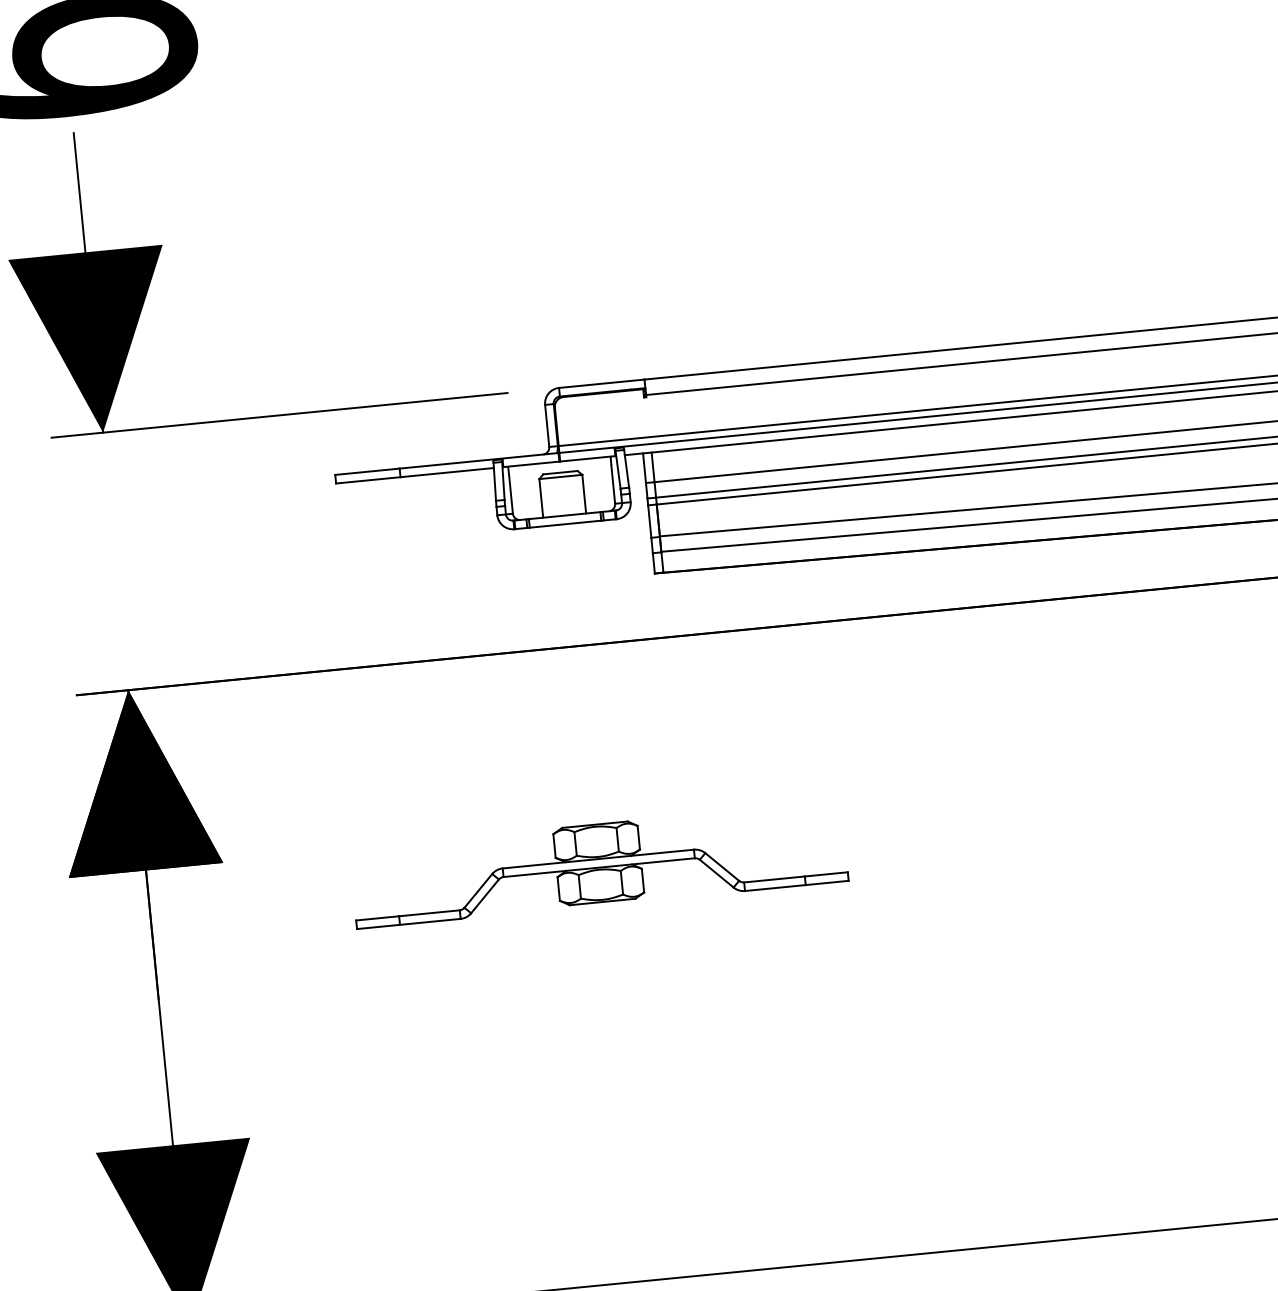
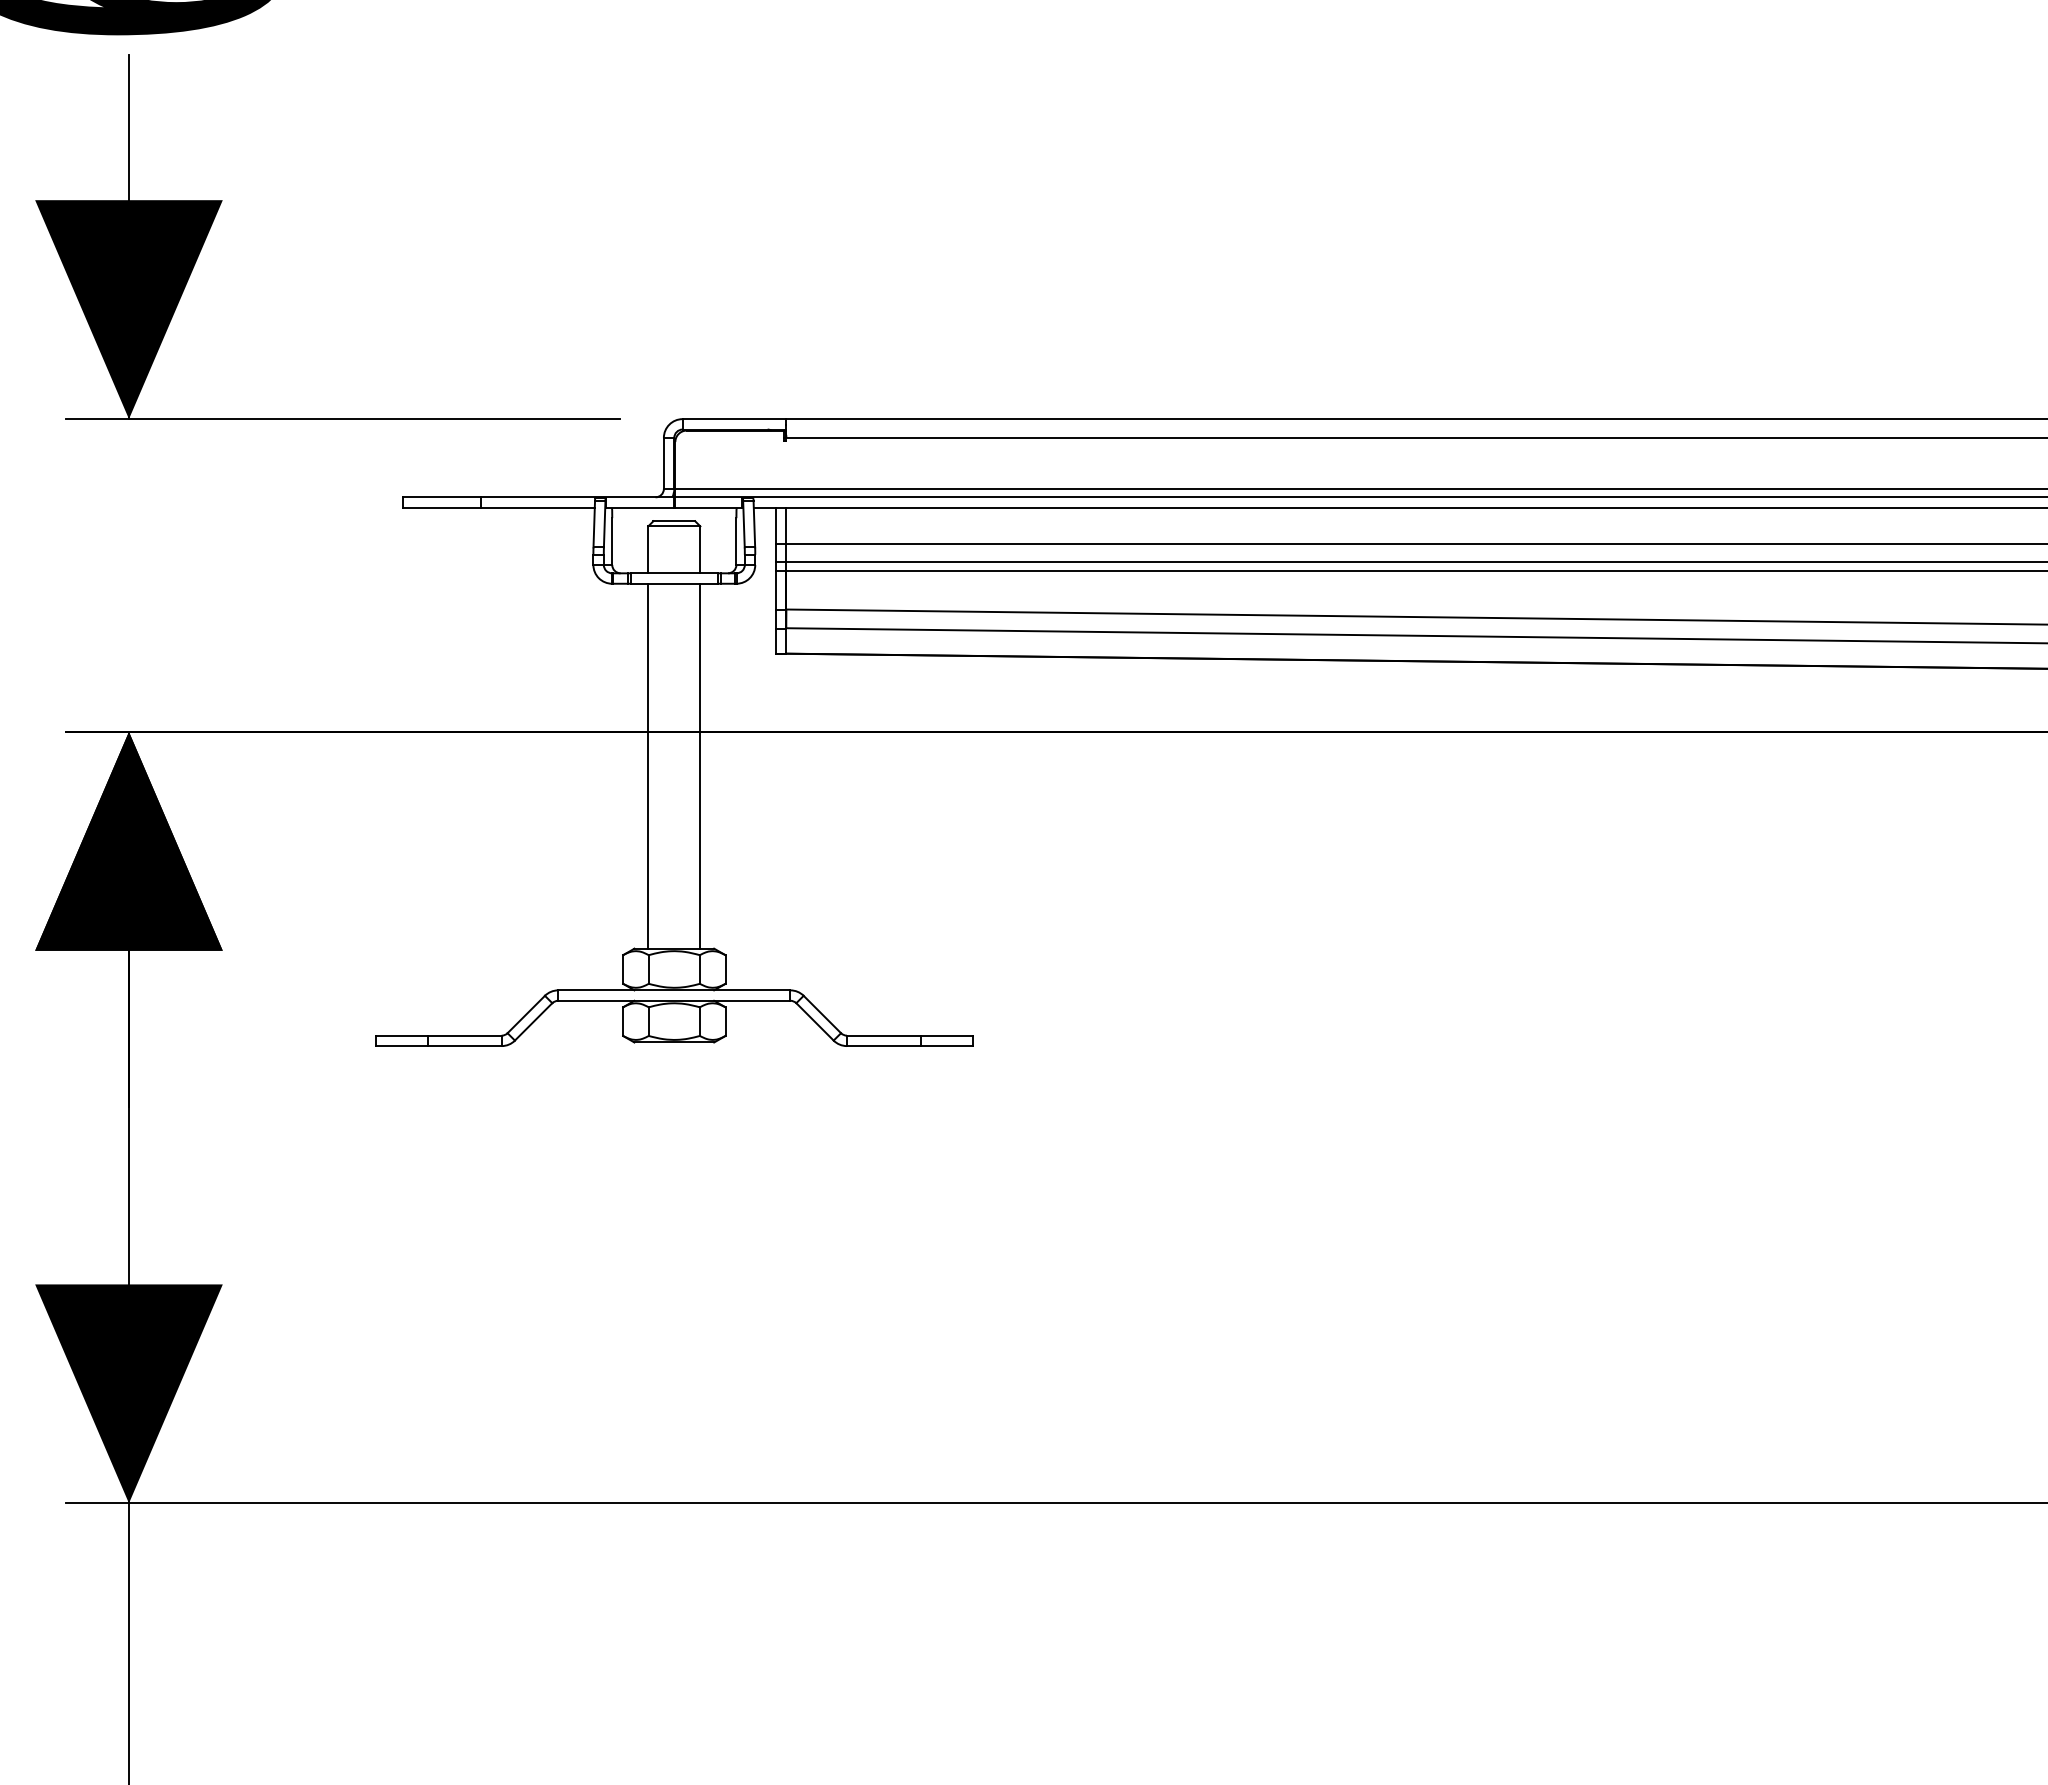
line: (601, 671) -> (700, 765), added
line: (558, 675) -> (648, 765), added

